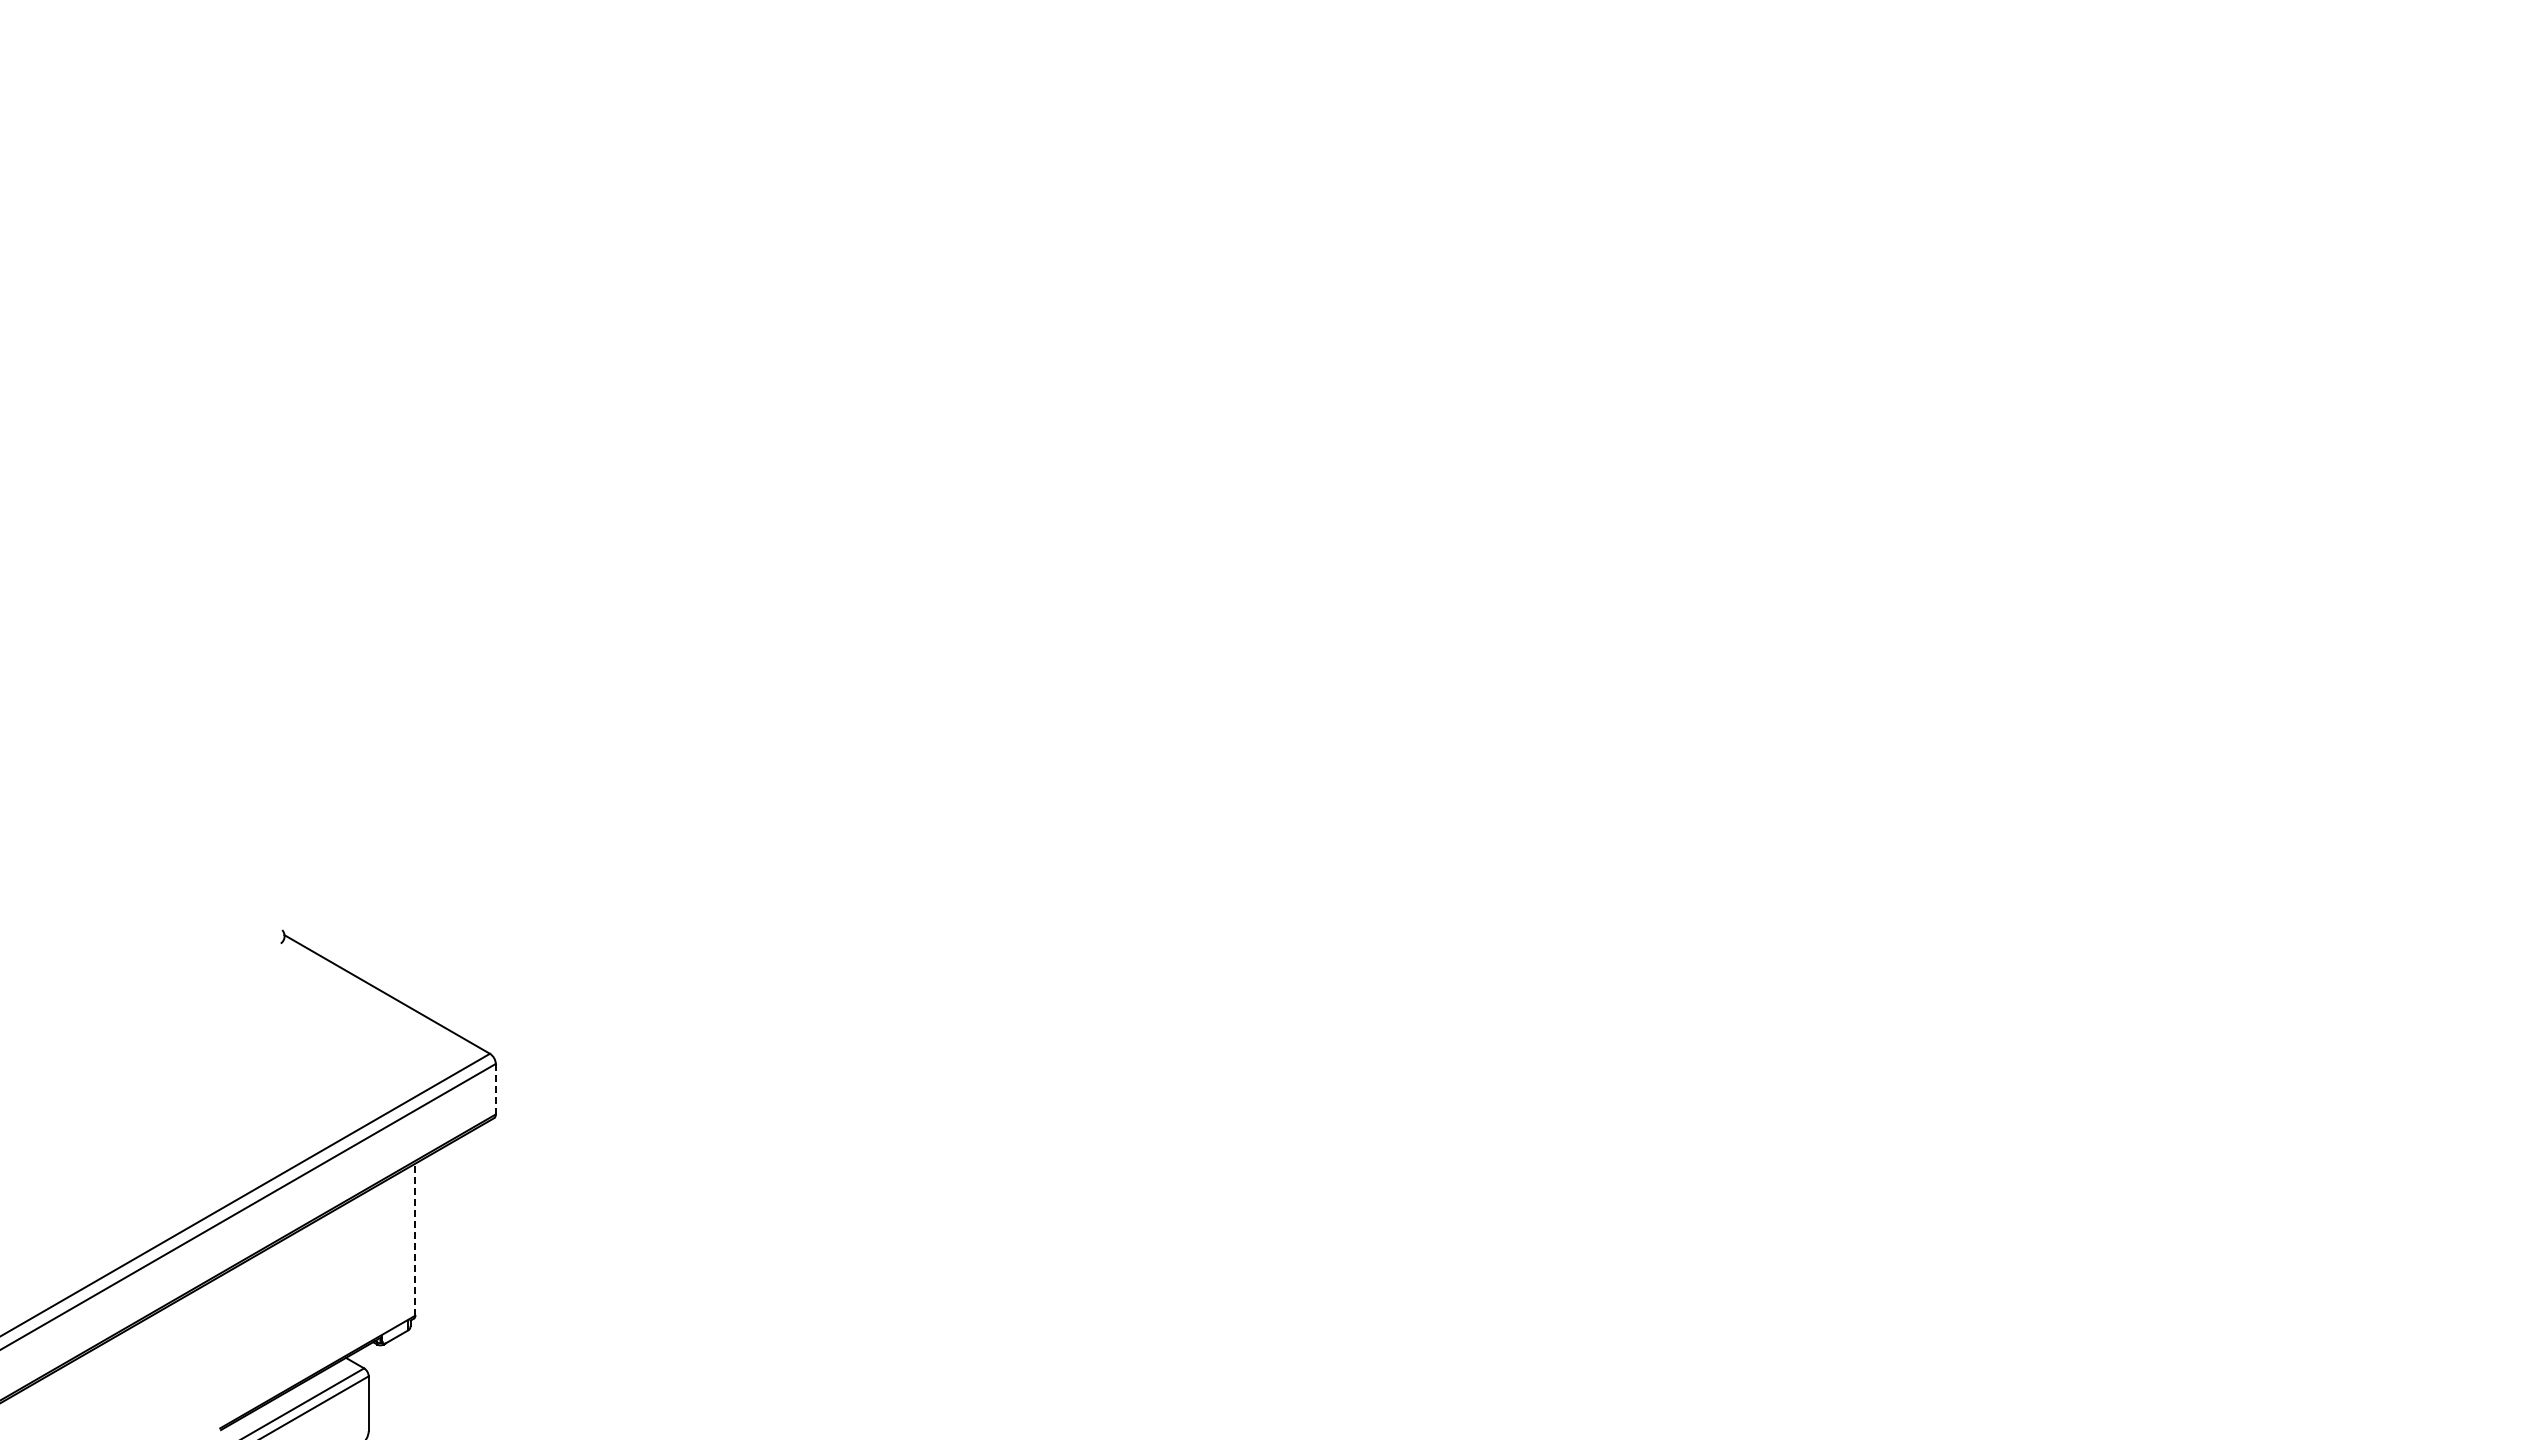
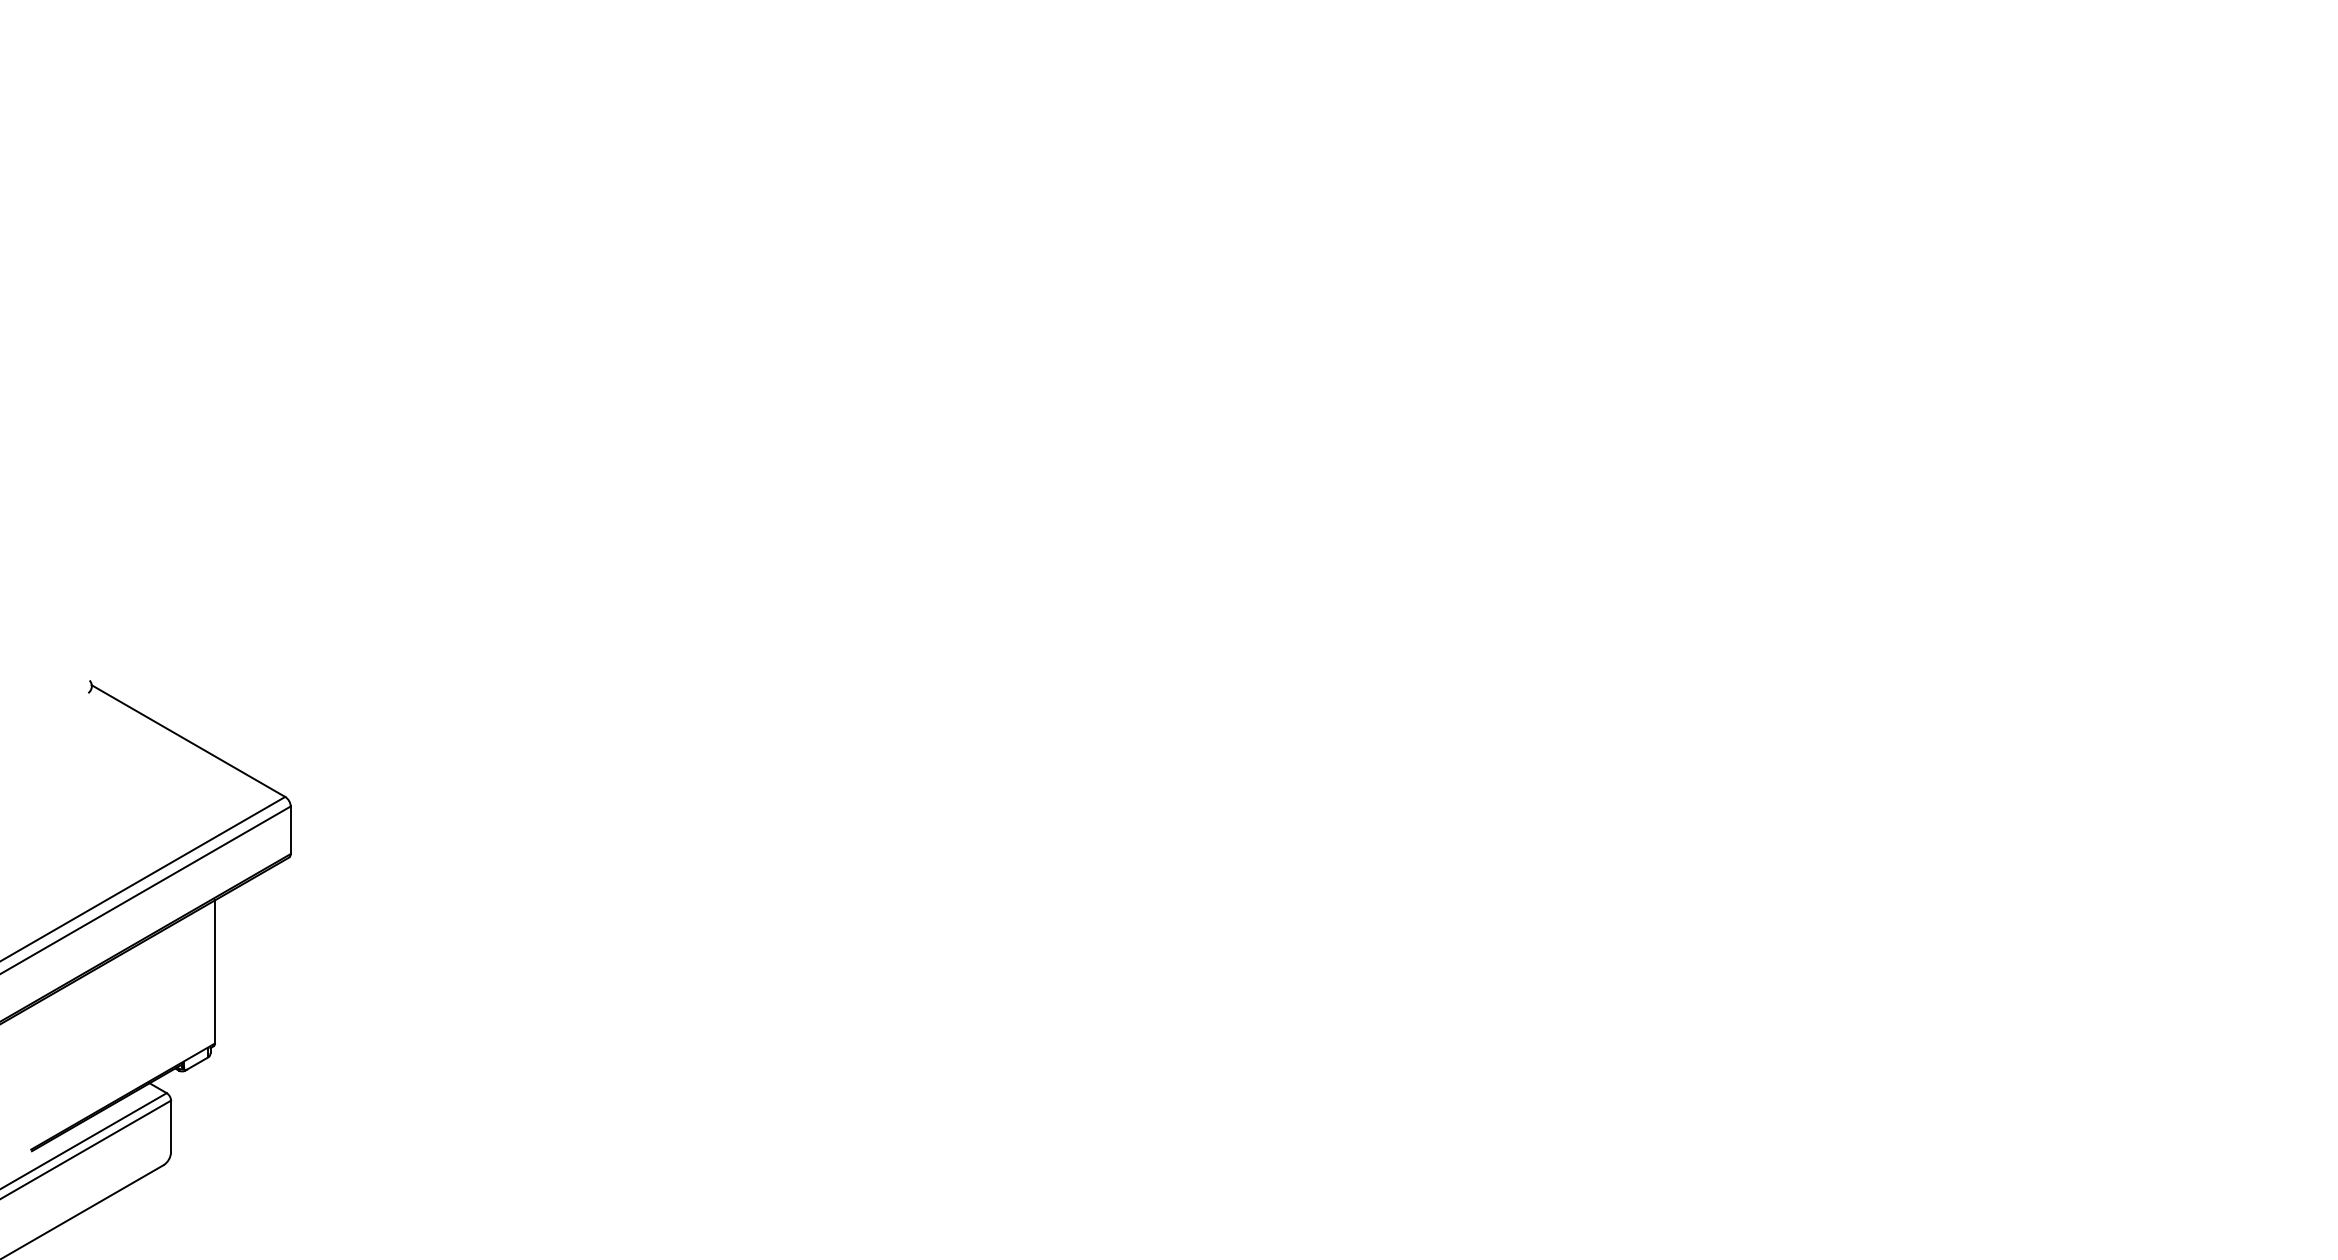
line: (495, 1089) -> (290, 830), dashed -> solid
line: (415, 1239) -> (215, 971), dashed -> solid

